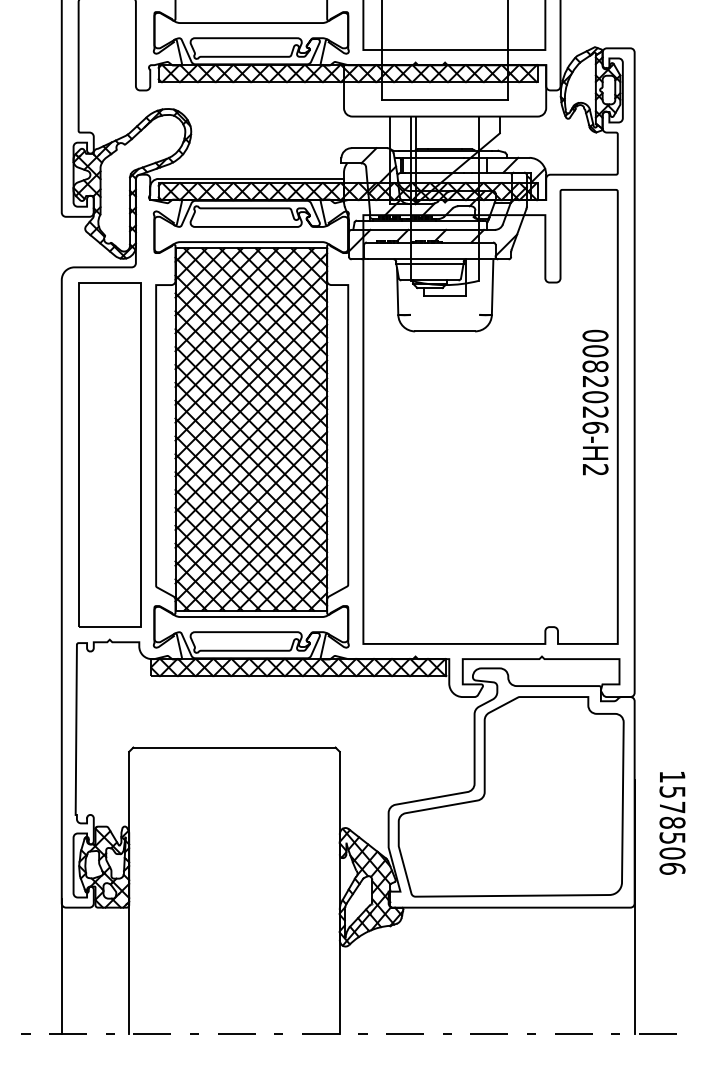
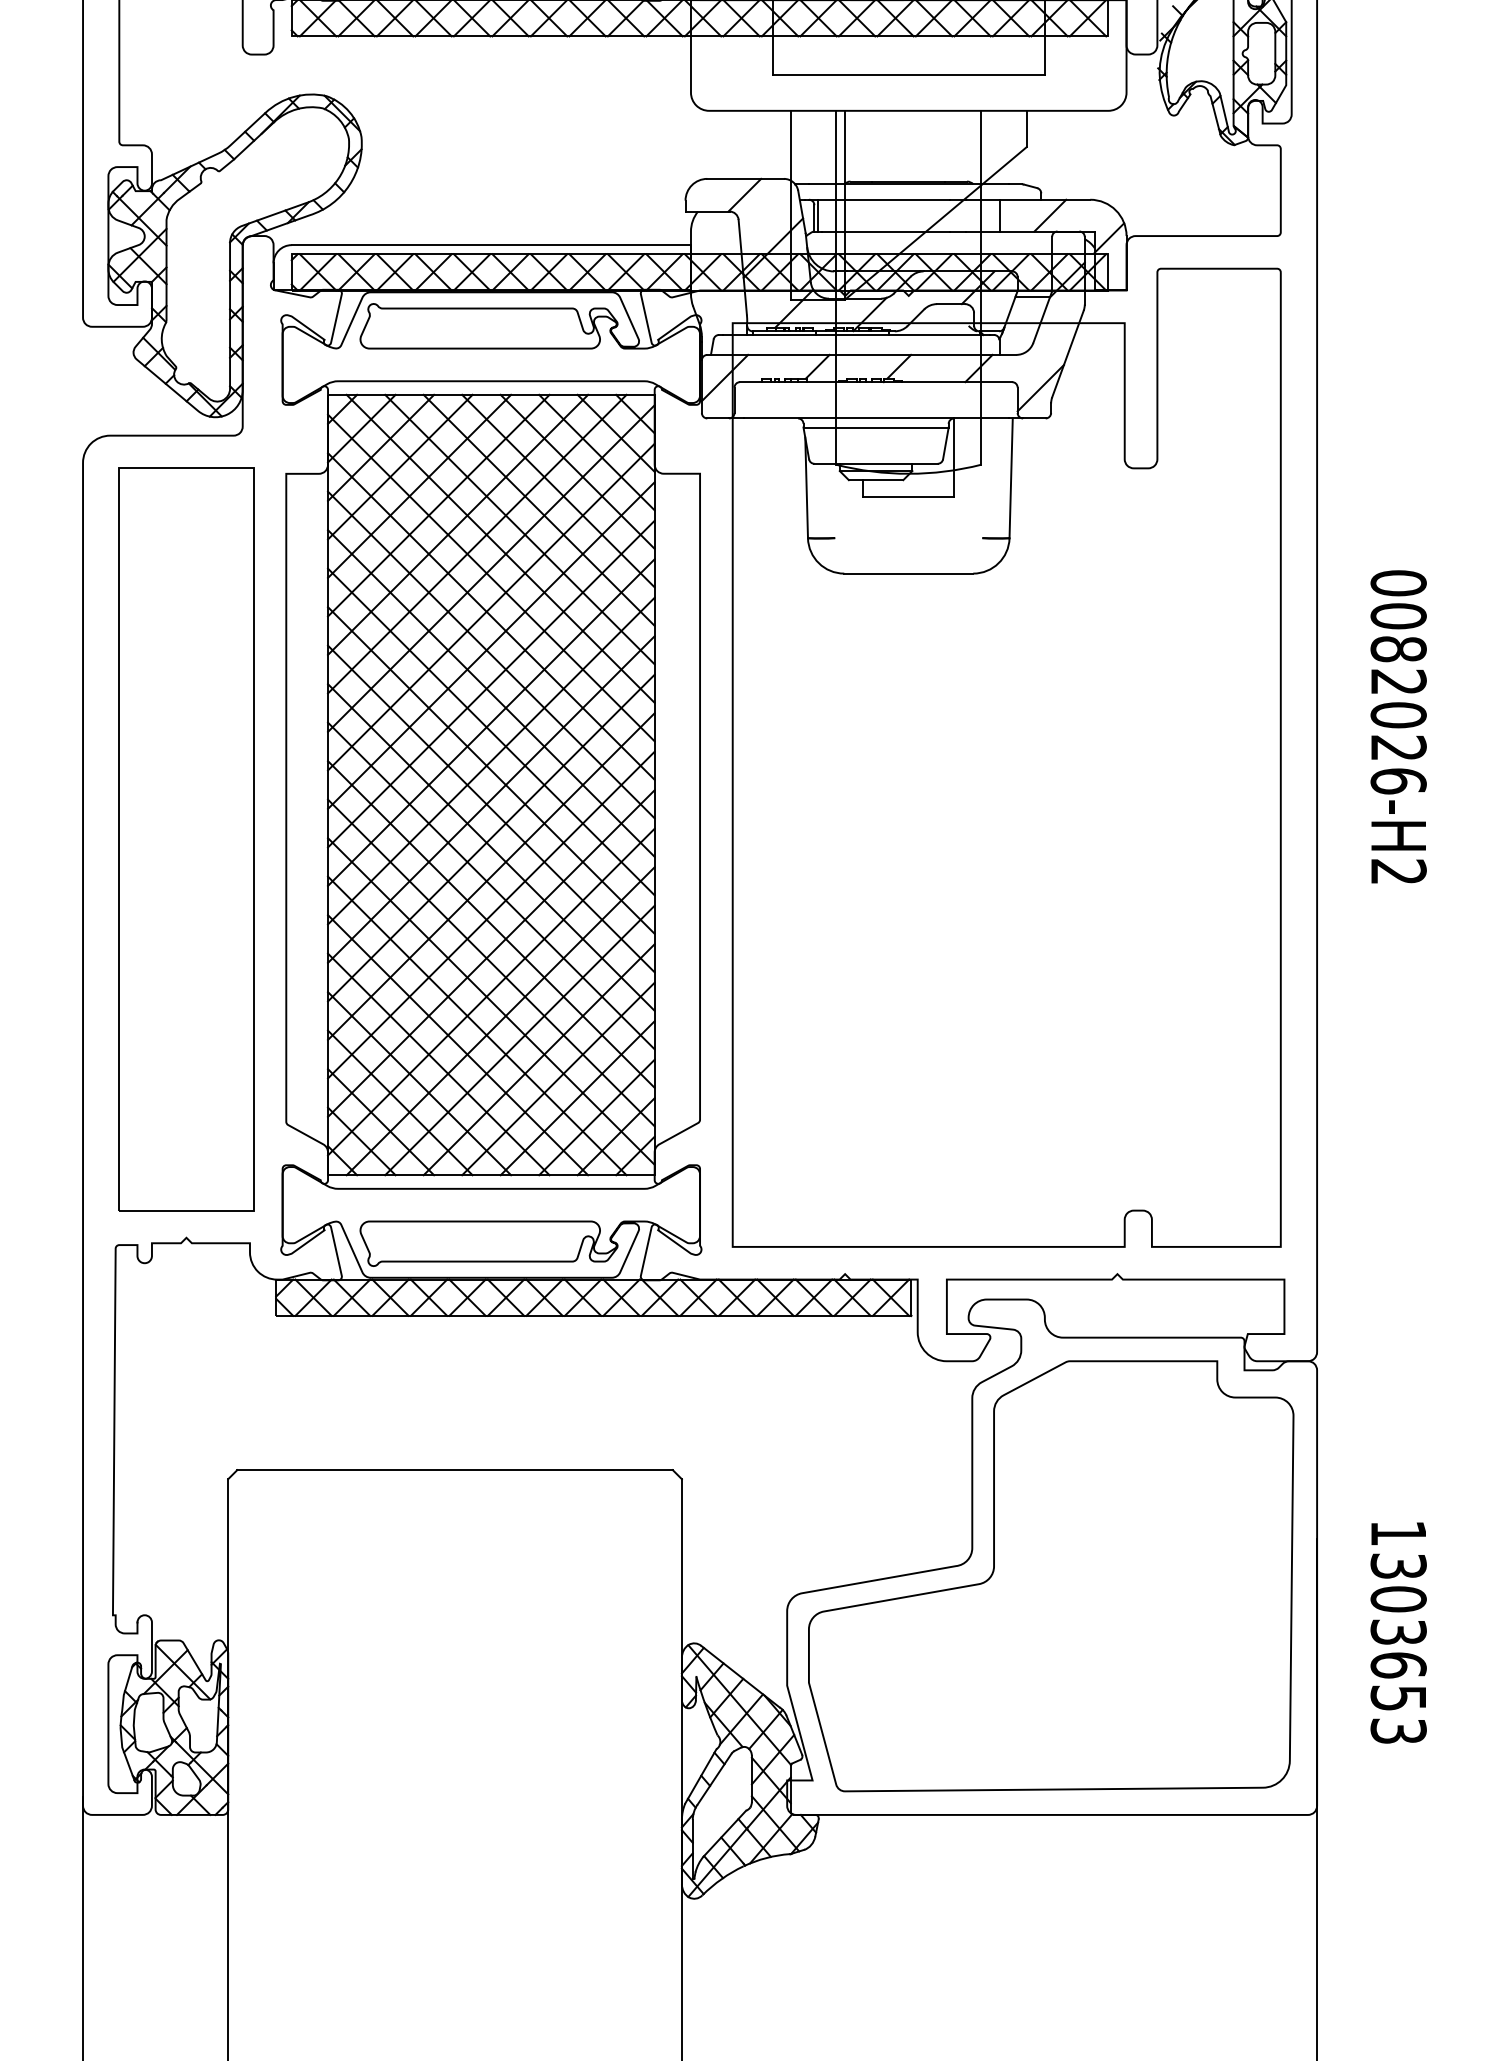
text: (595, 402) -> (1398, 726), moved
text: (672, 830) -> (1398, 1648), 1578506 -> 1303653

